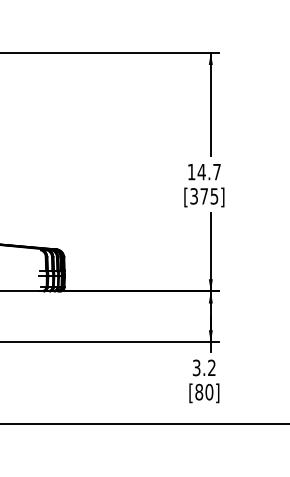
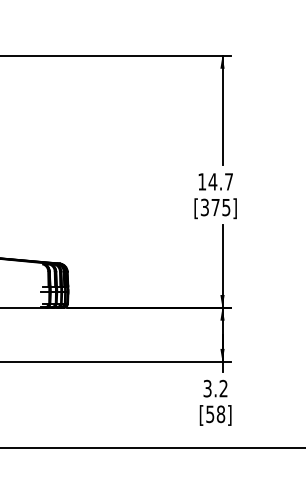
text: (204, 391) -> (215, 413), [80] -> [58]

